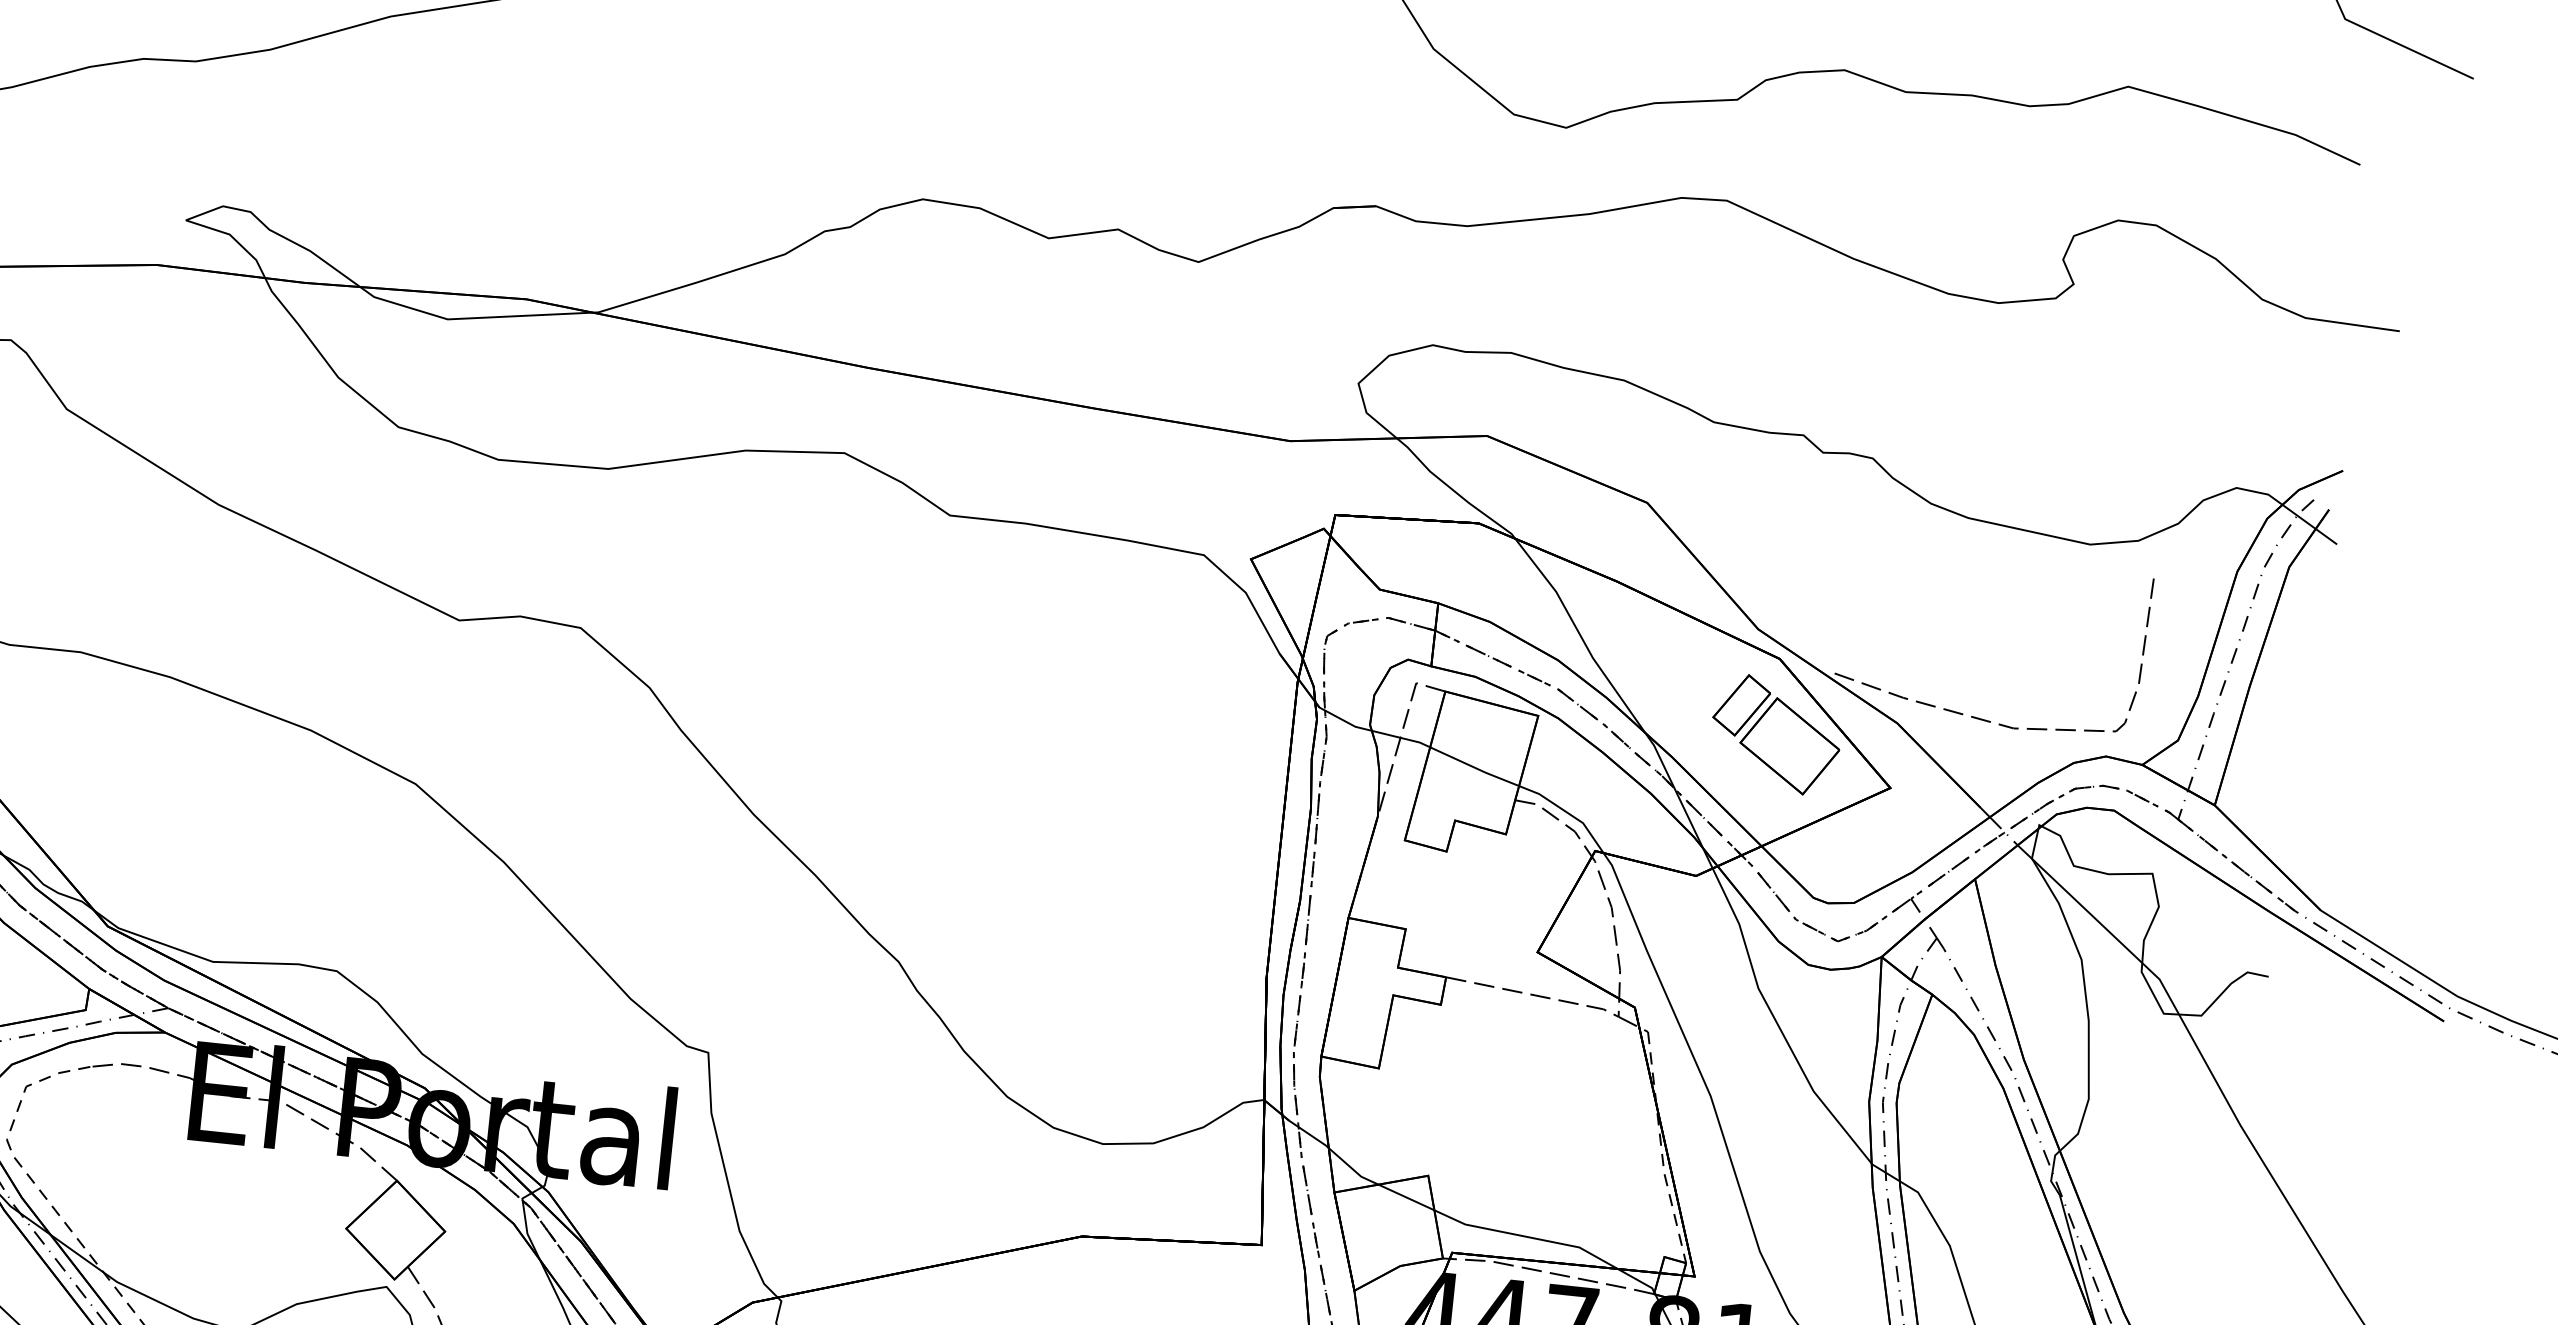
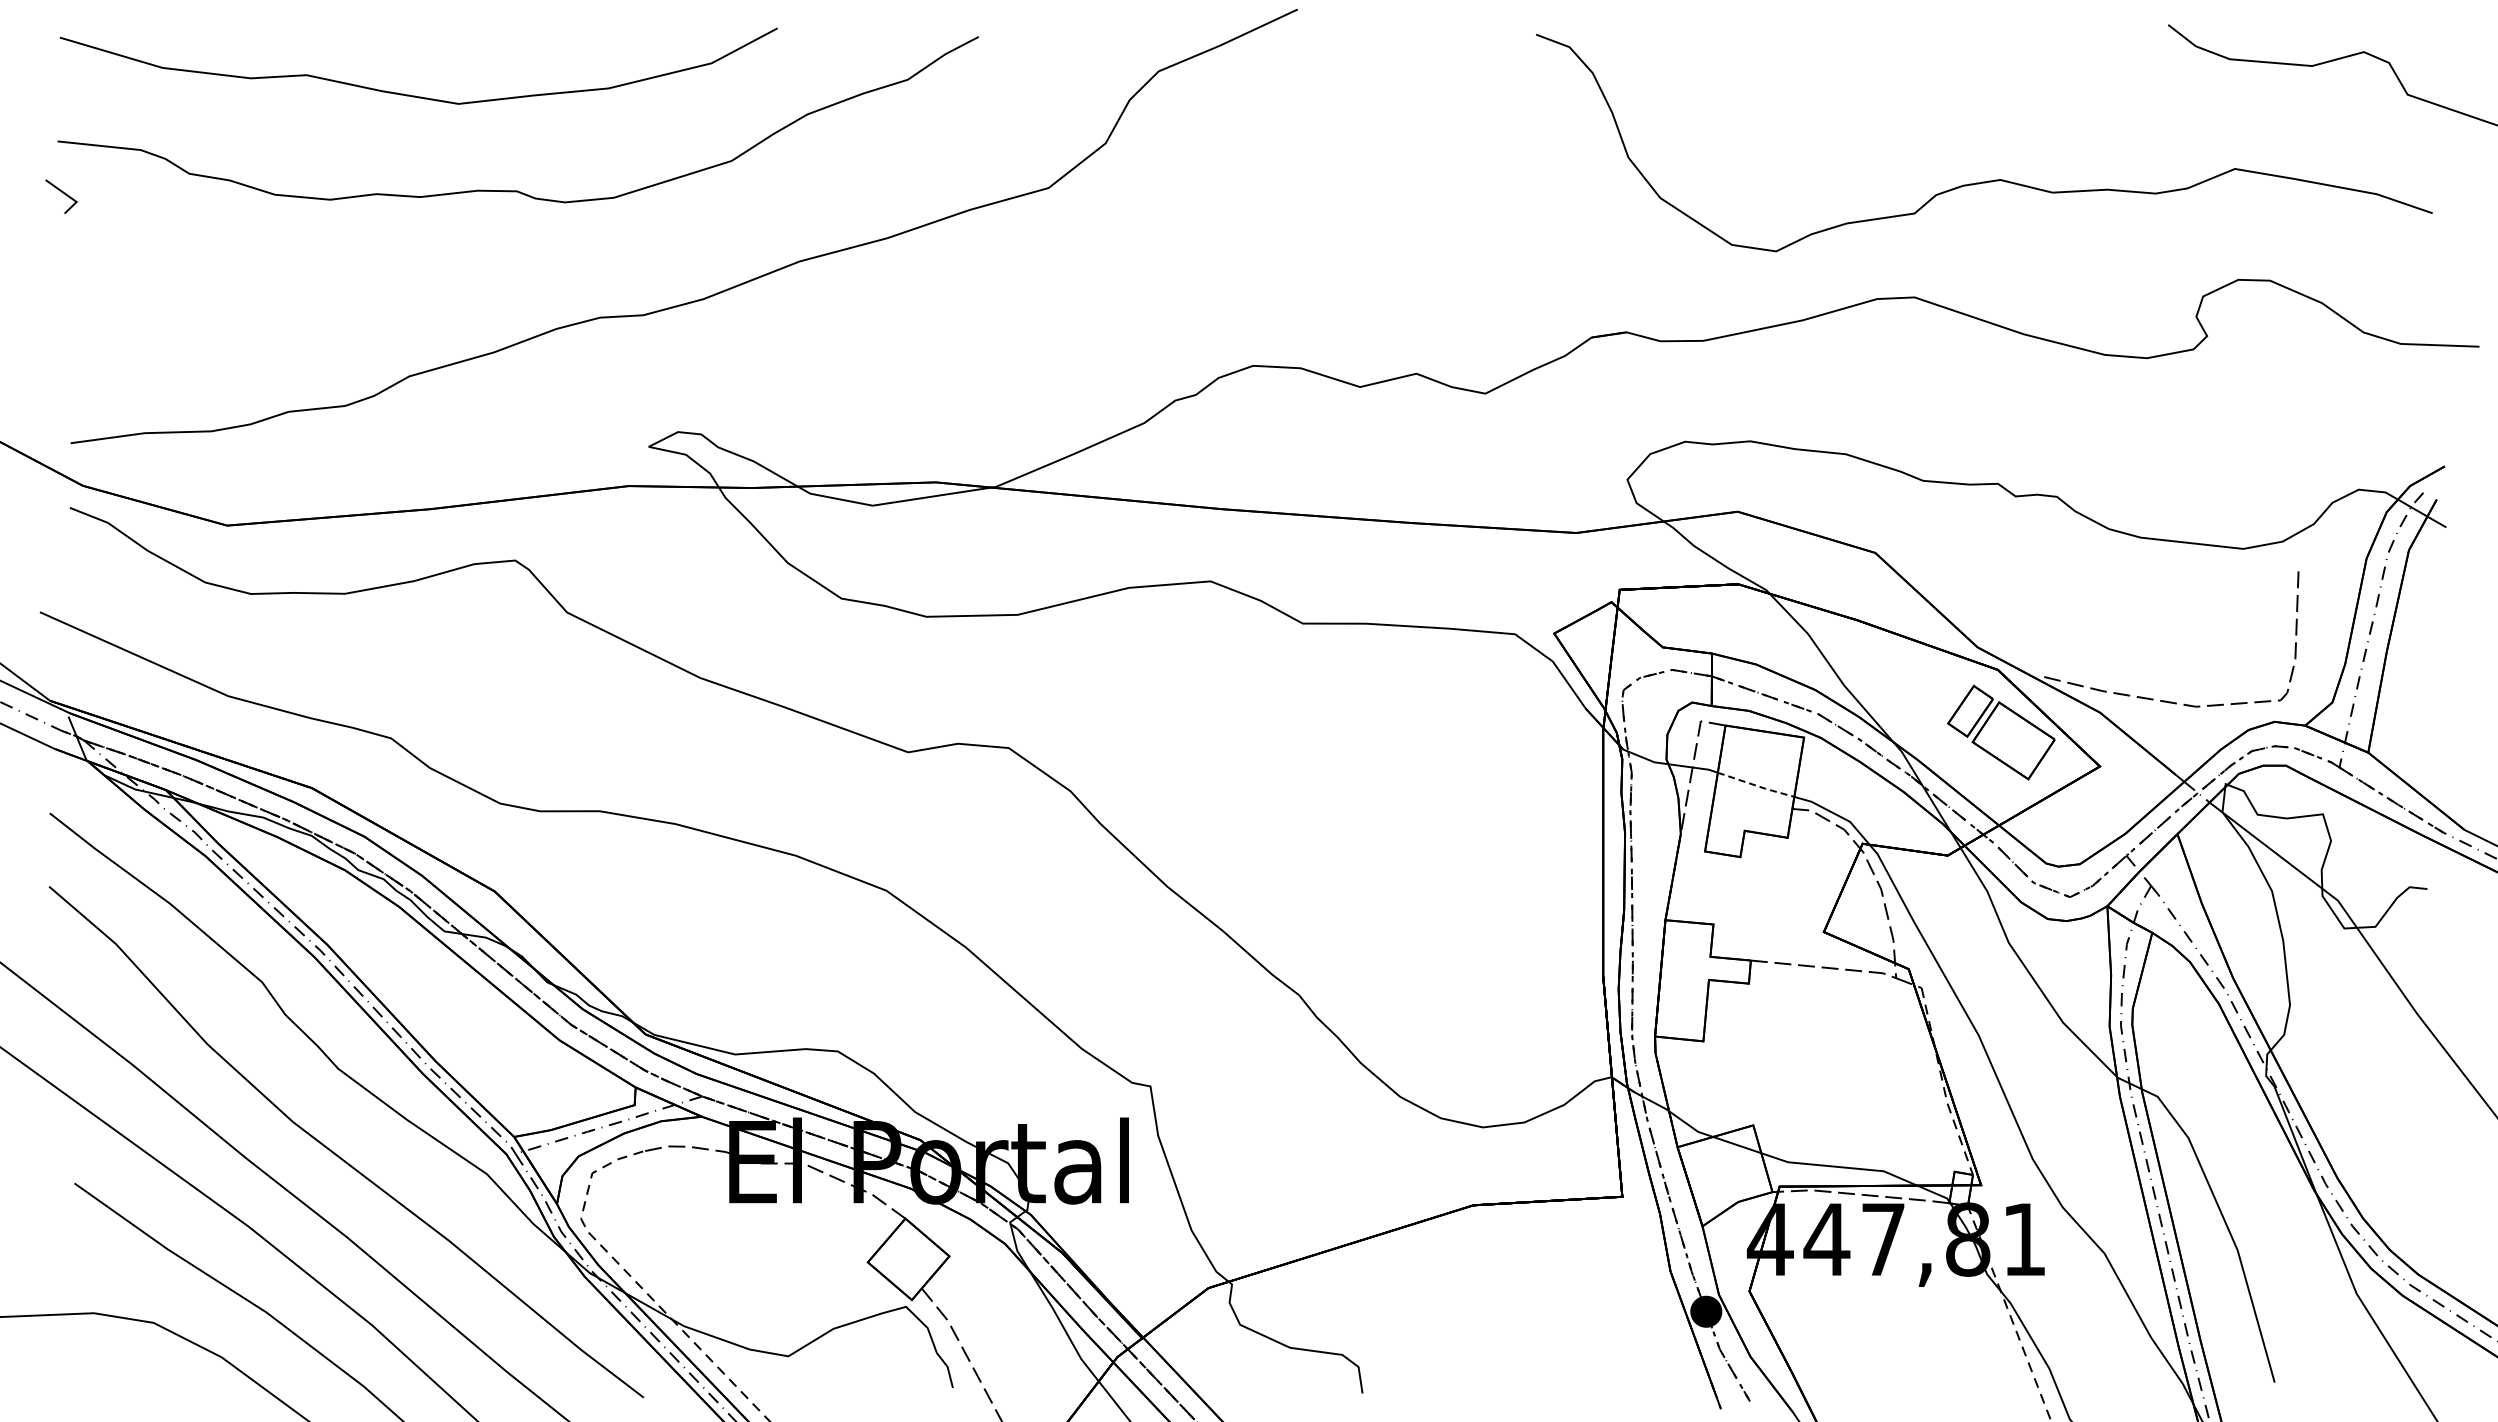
line: (1475, 767) -> (1756, 785), solid -> dashed

